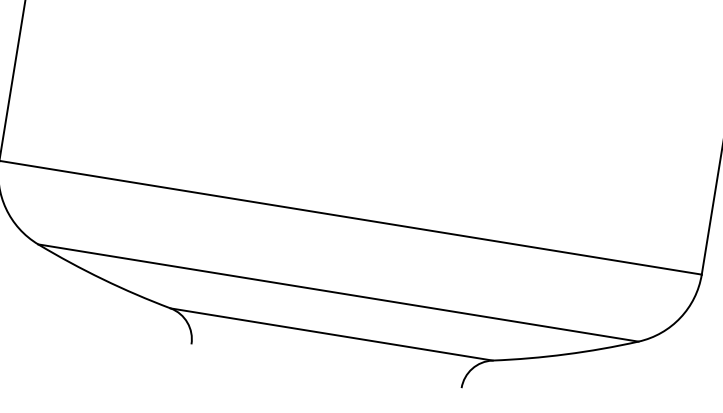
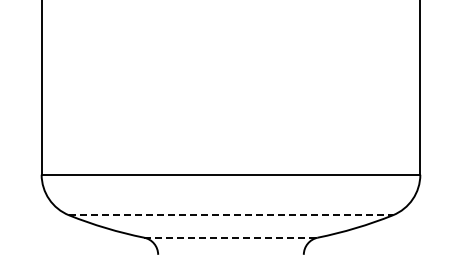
line: (339, 293) -> (231, 215), solid -> dashed
line: (330, 333) -> (230, 237), solid -> dashed

